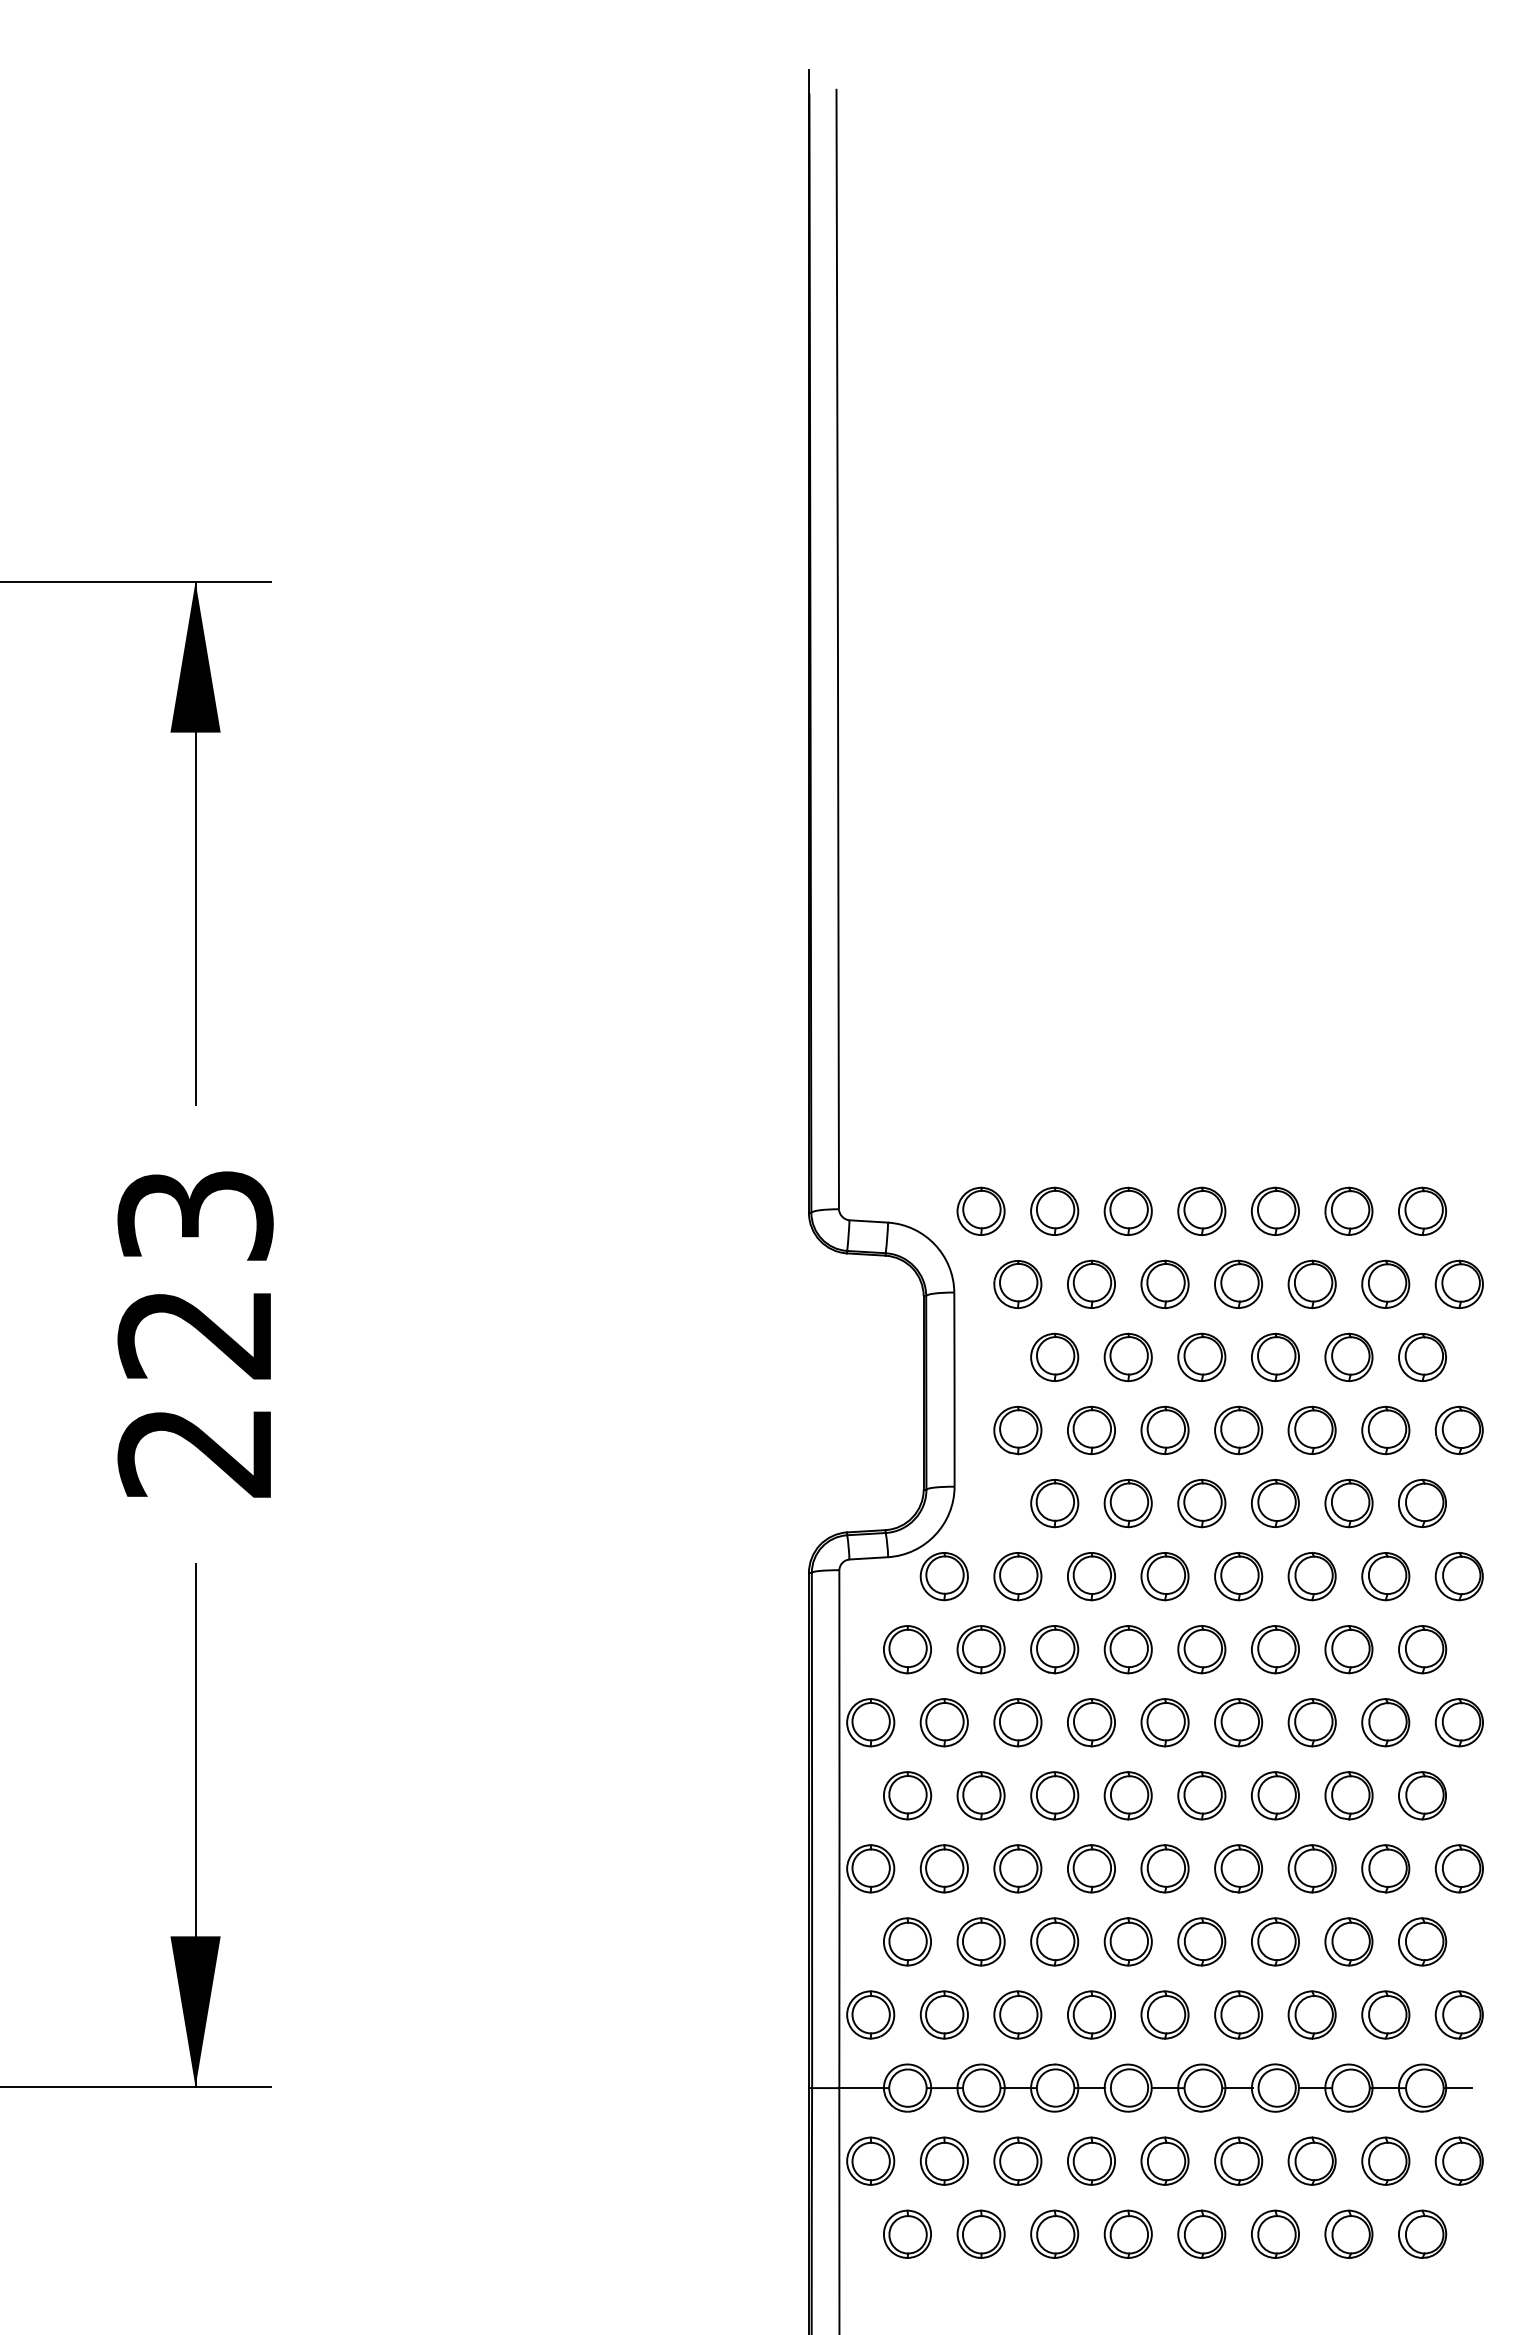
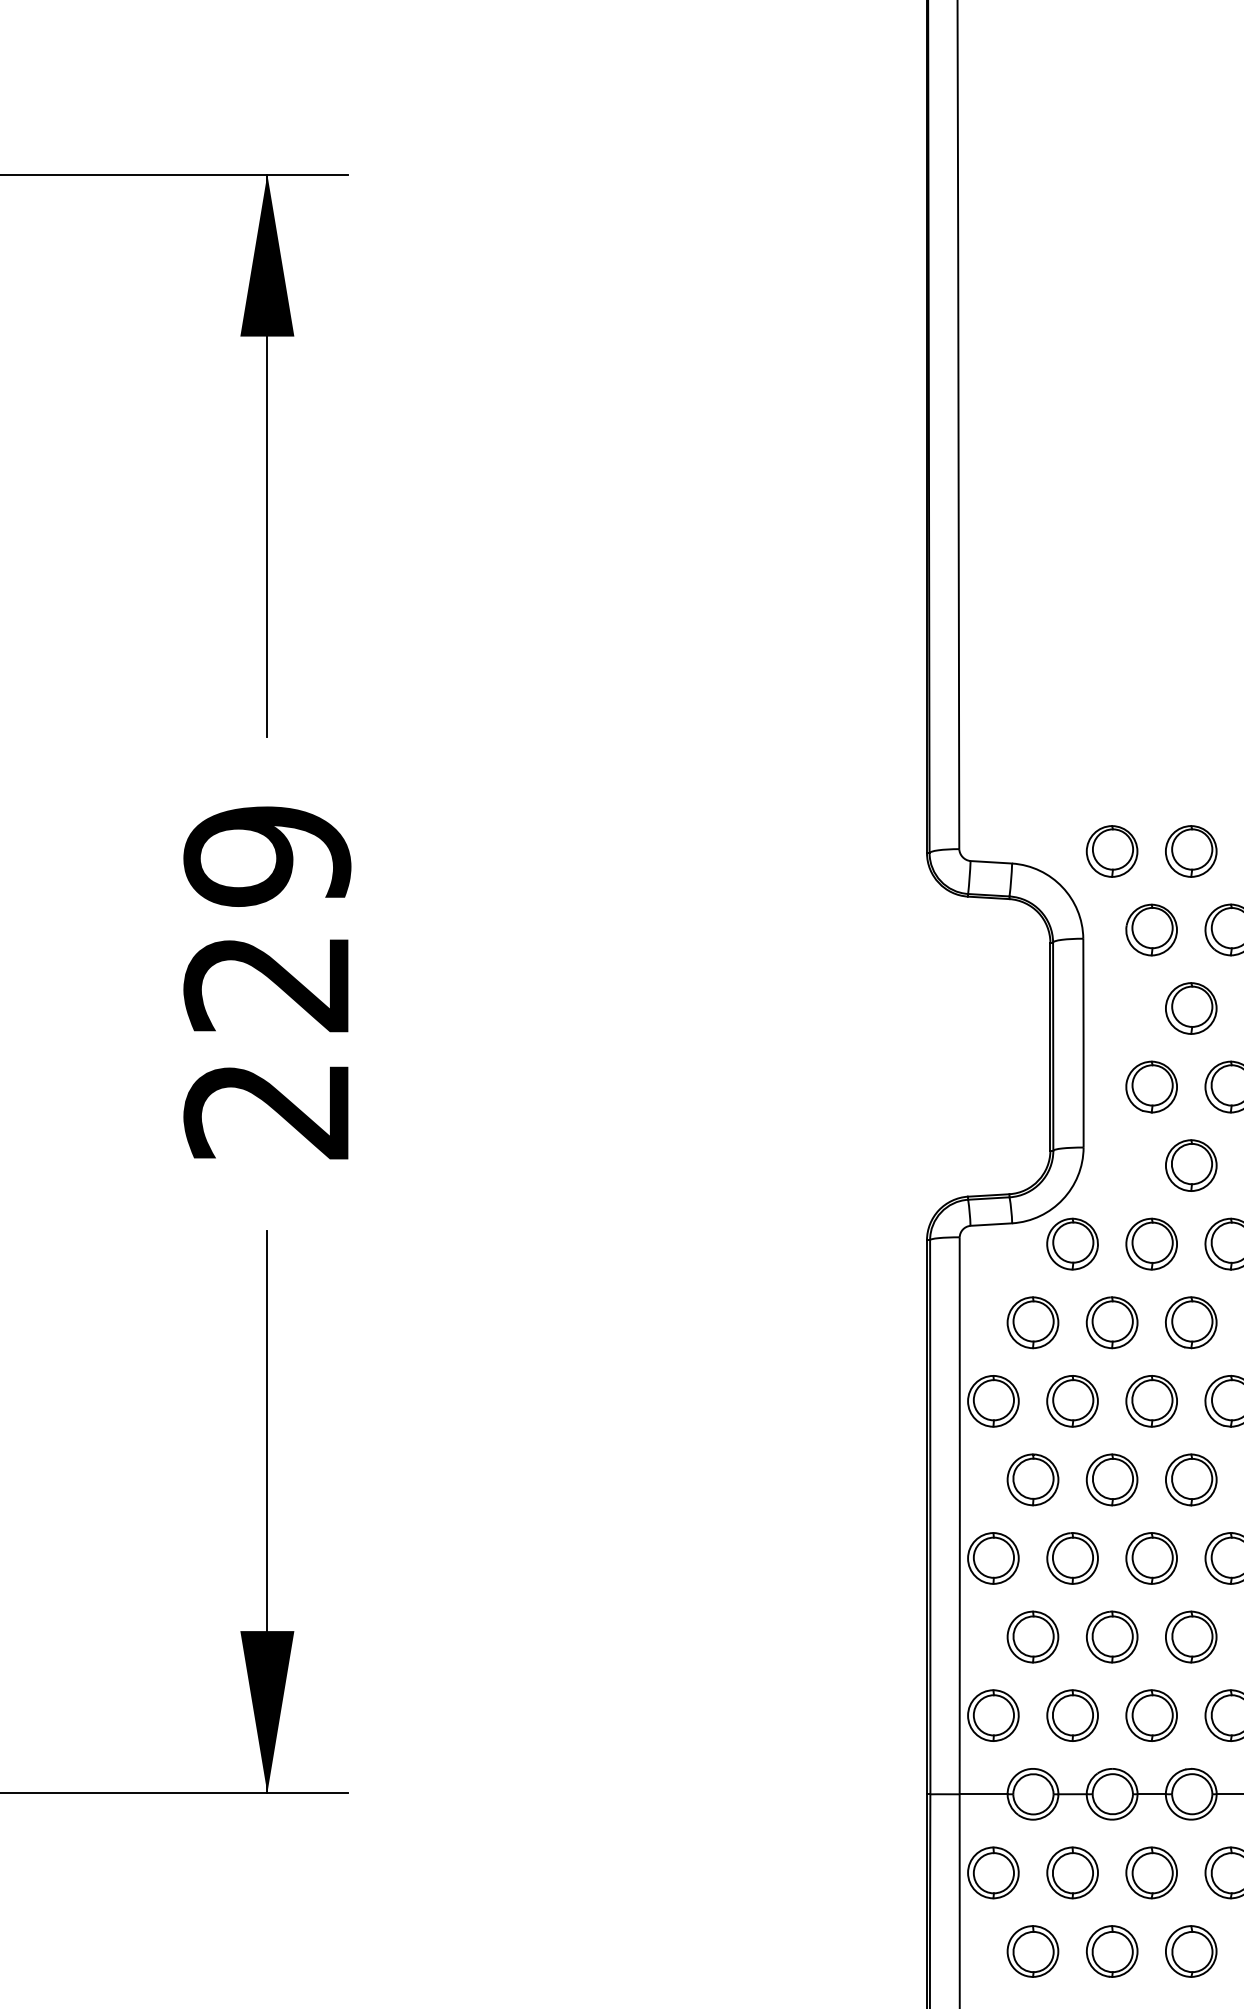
text: (195, 1216) -> (267, 856), 223 -> 229

